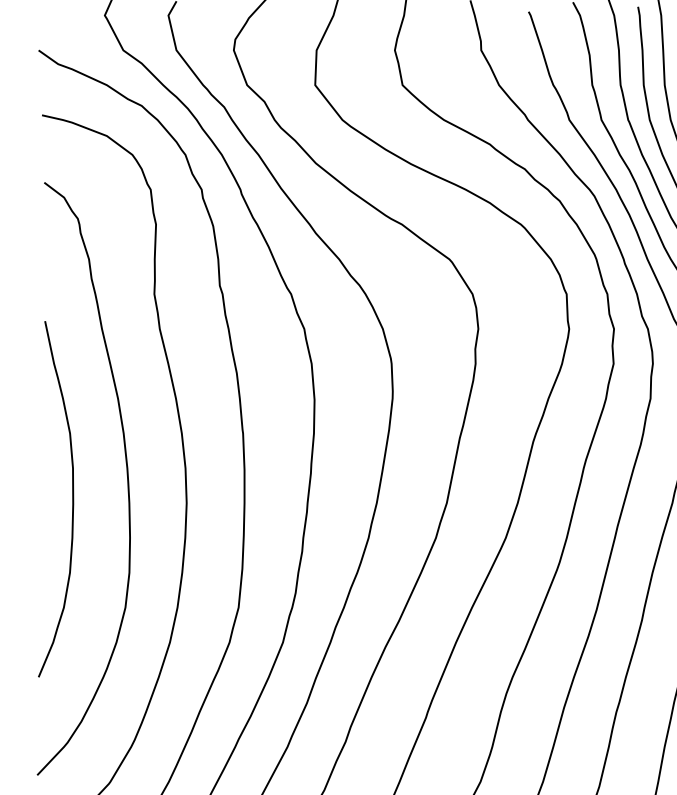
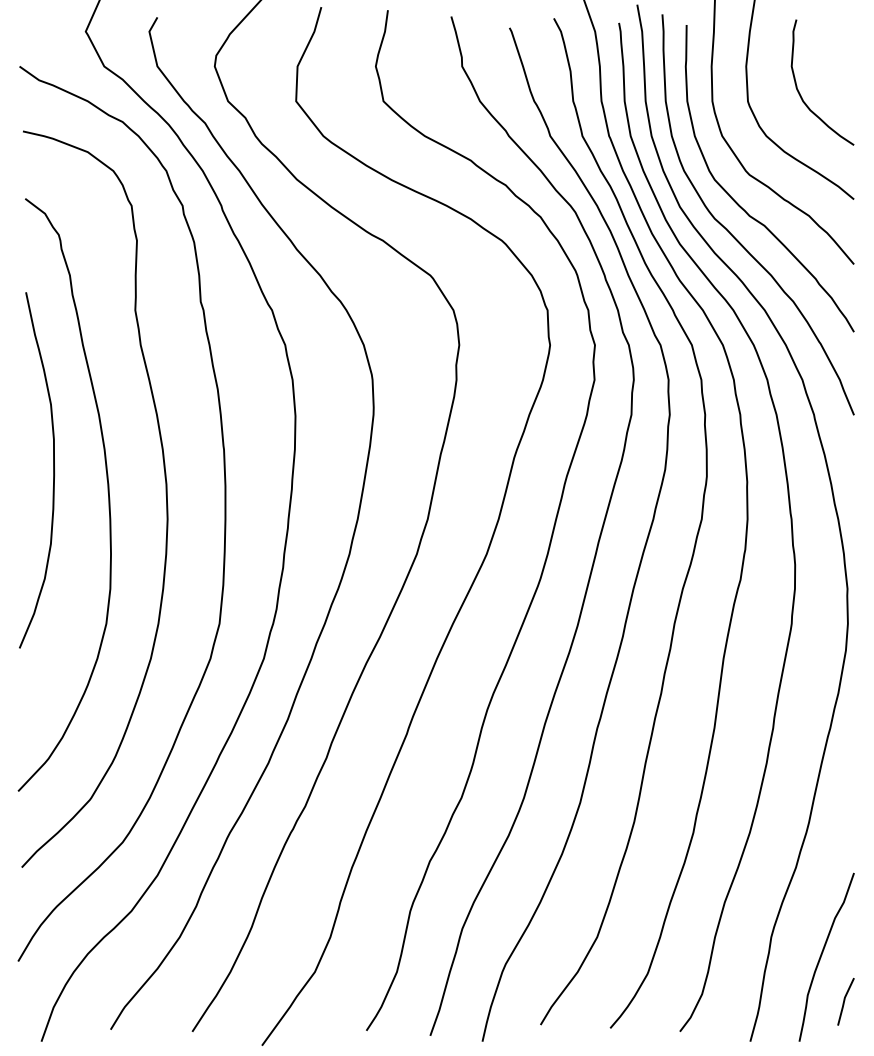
curve: (72, 499) -> (53, 470), moved

